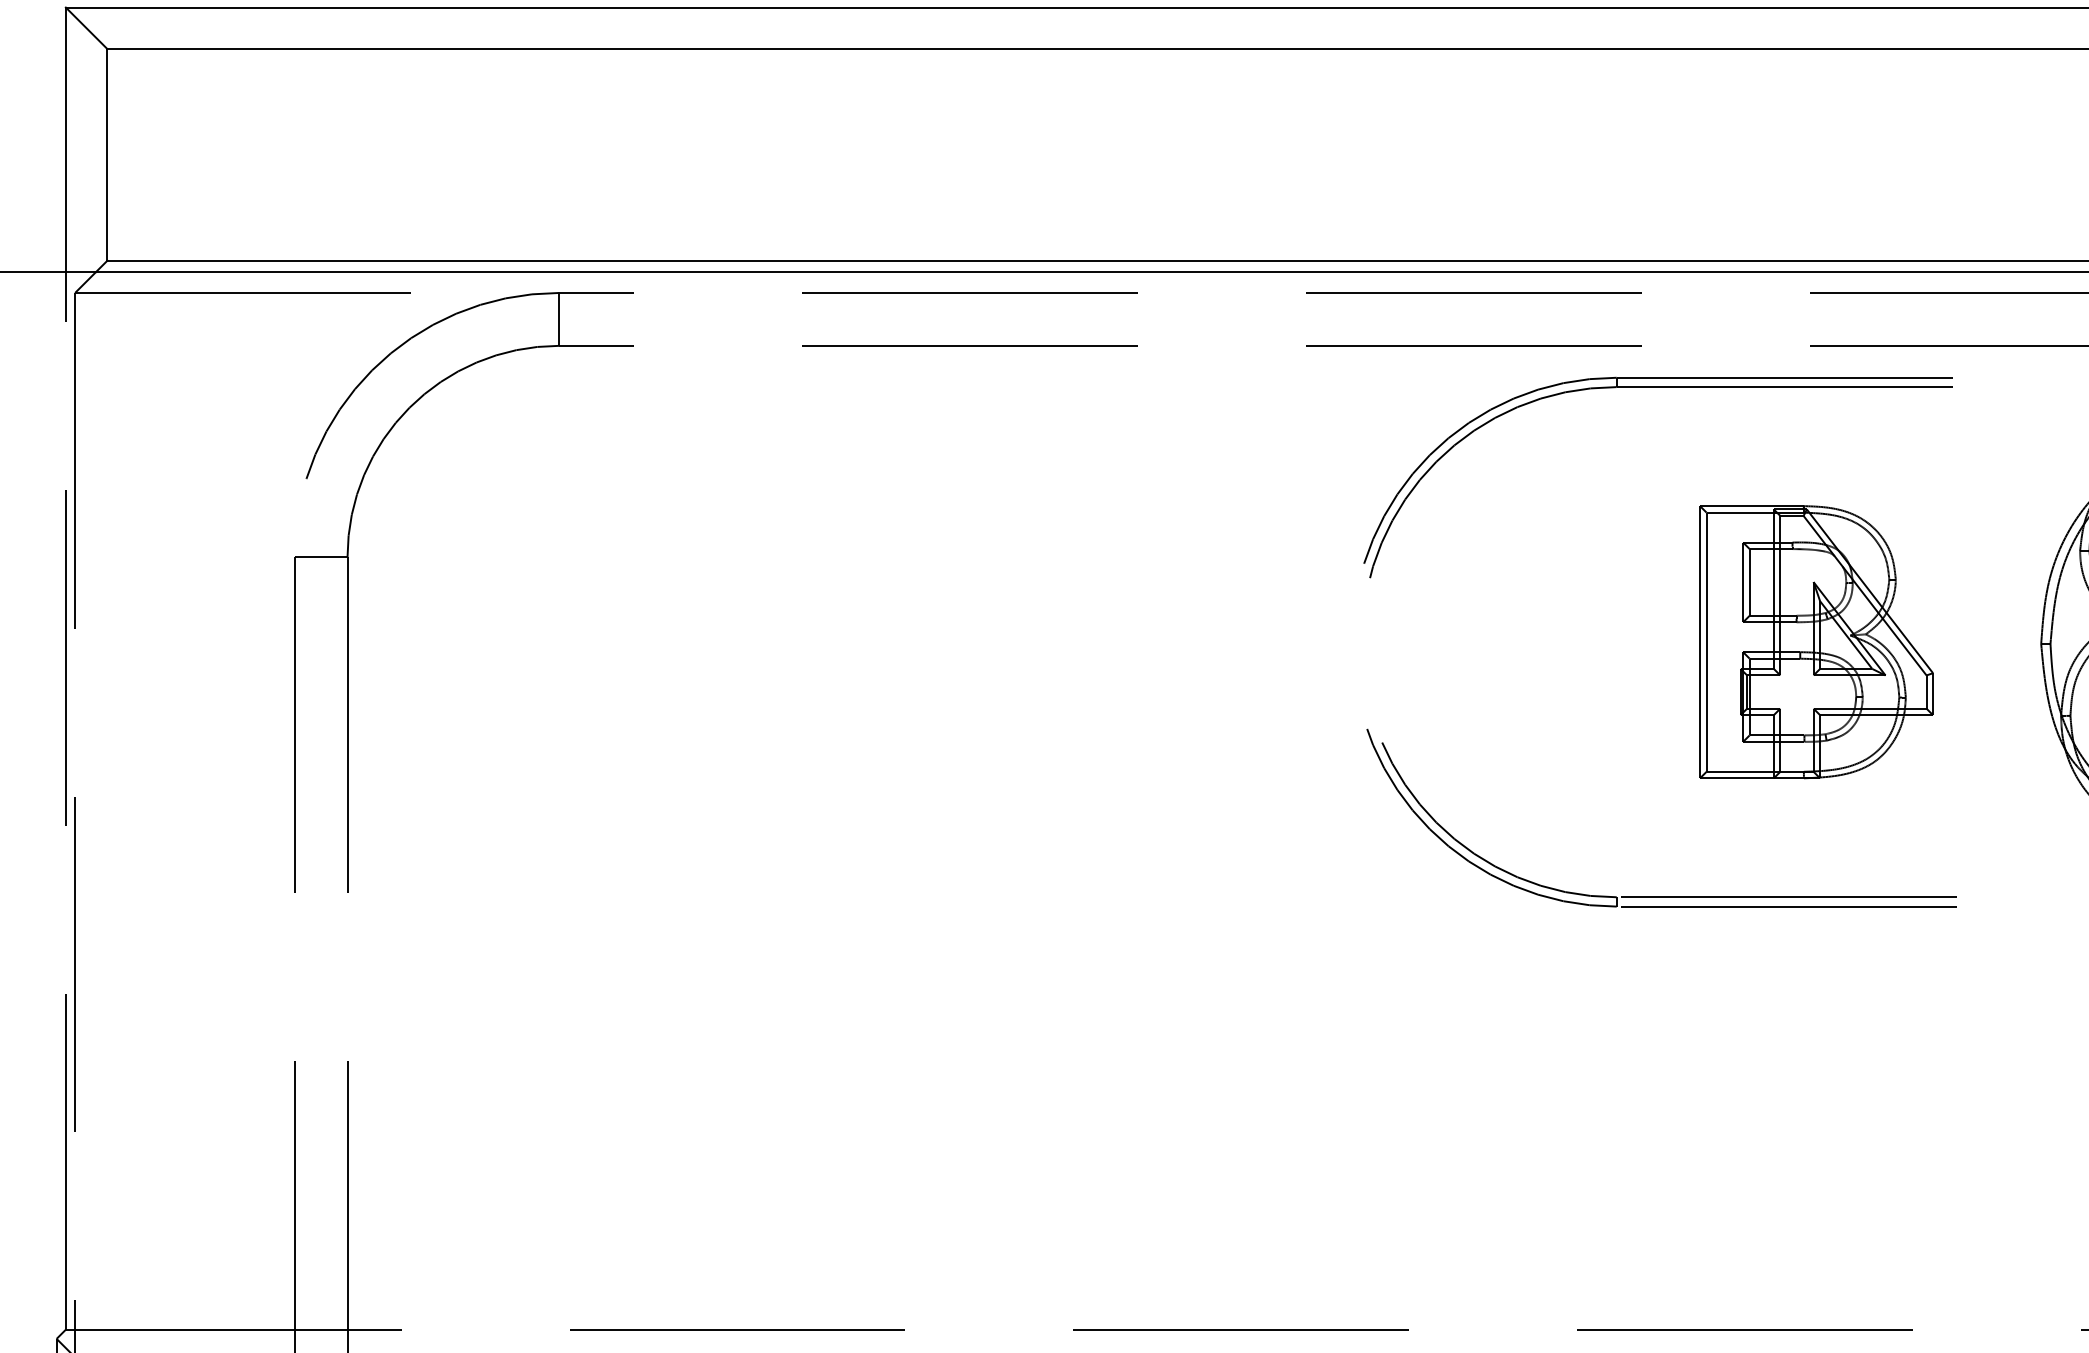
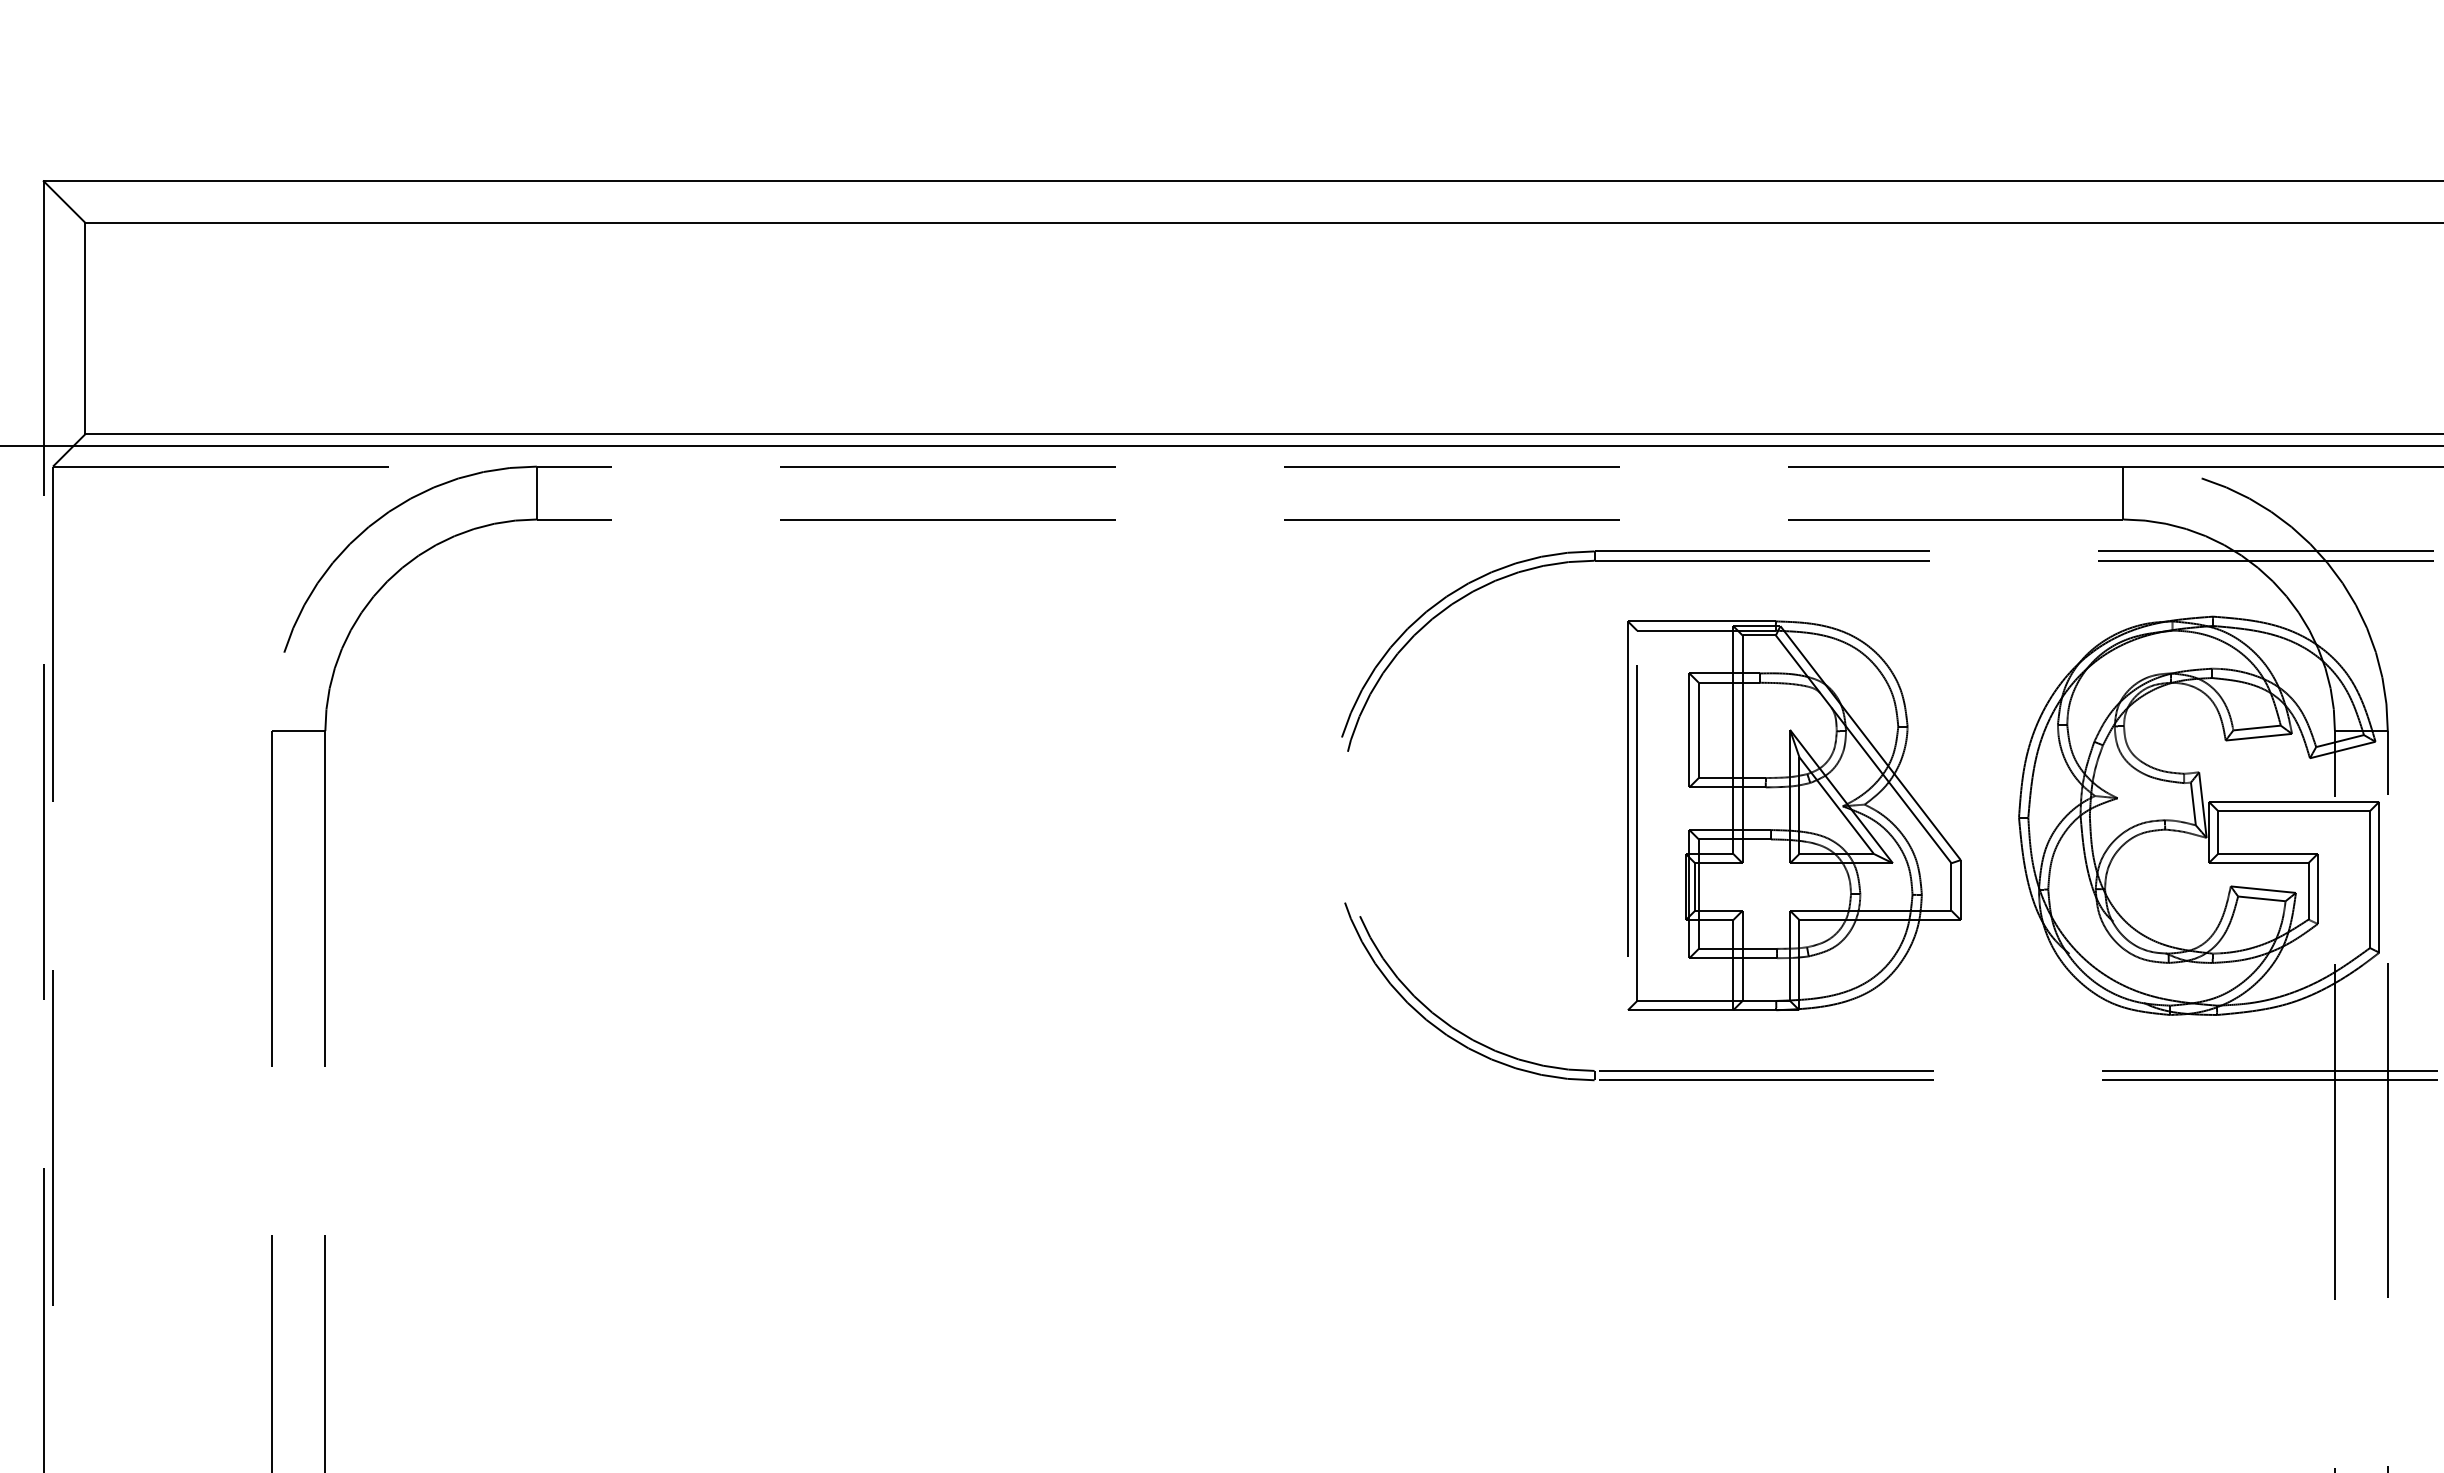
part: (1816, 641) -> (1794, 815), size x1.43

